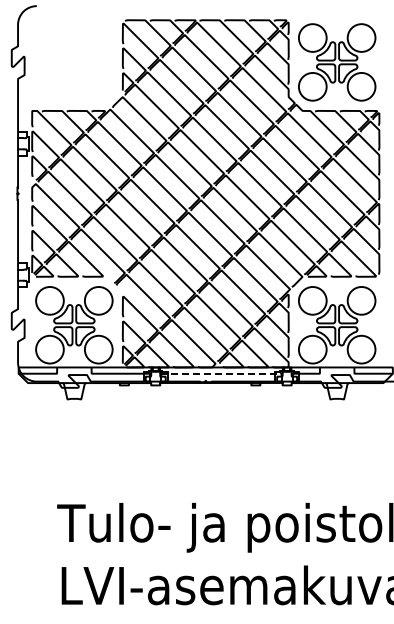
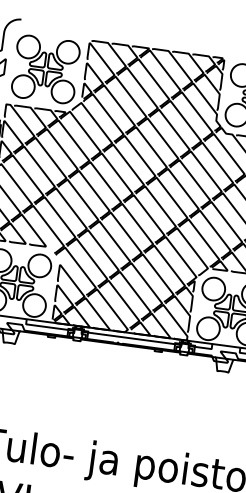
part: (74, 62) -> (45, 69), added
line: (221, 373) -> (131, 338), dashed -> solid

